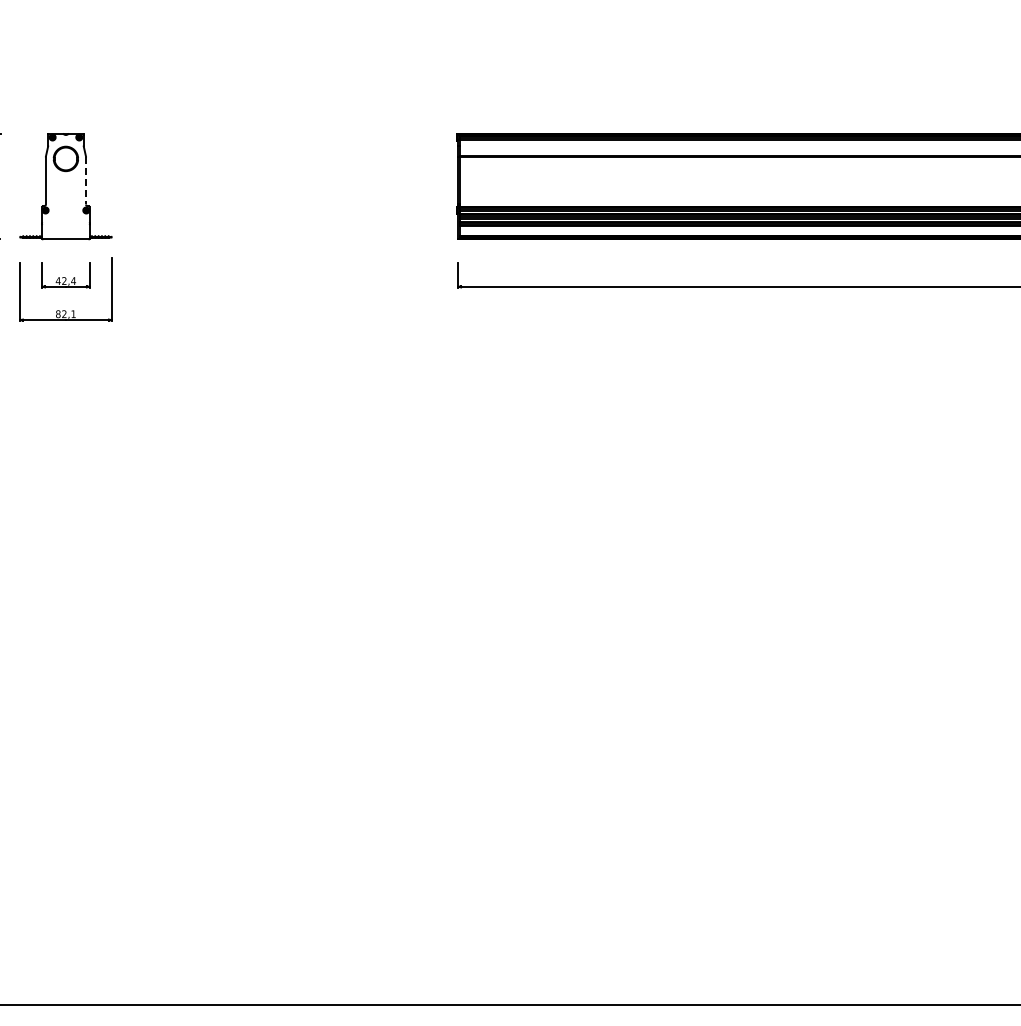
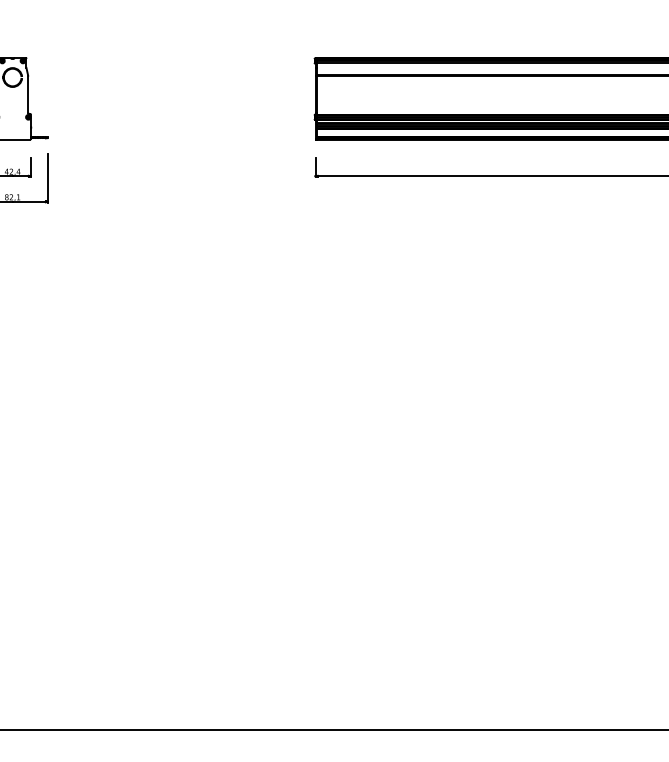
line: (86, 180) -> (28, 94), dashed -> solid

